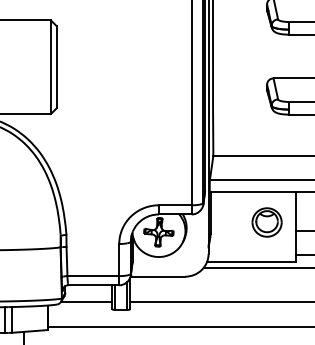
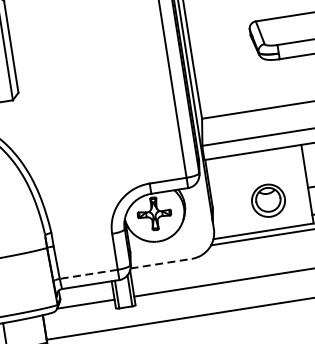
part: (266, 222) -> (267, 200), moved
line: (93, 276) -> (89, 274), solid -> dashed
line: (158, 276) -> (161, 263), solid -> dashed

